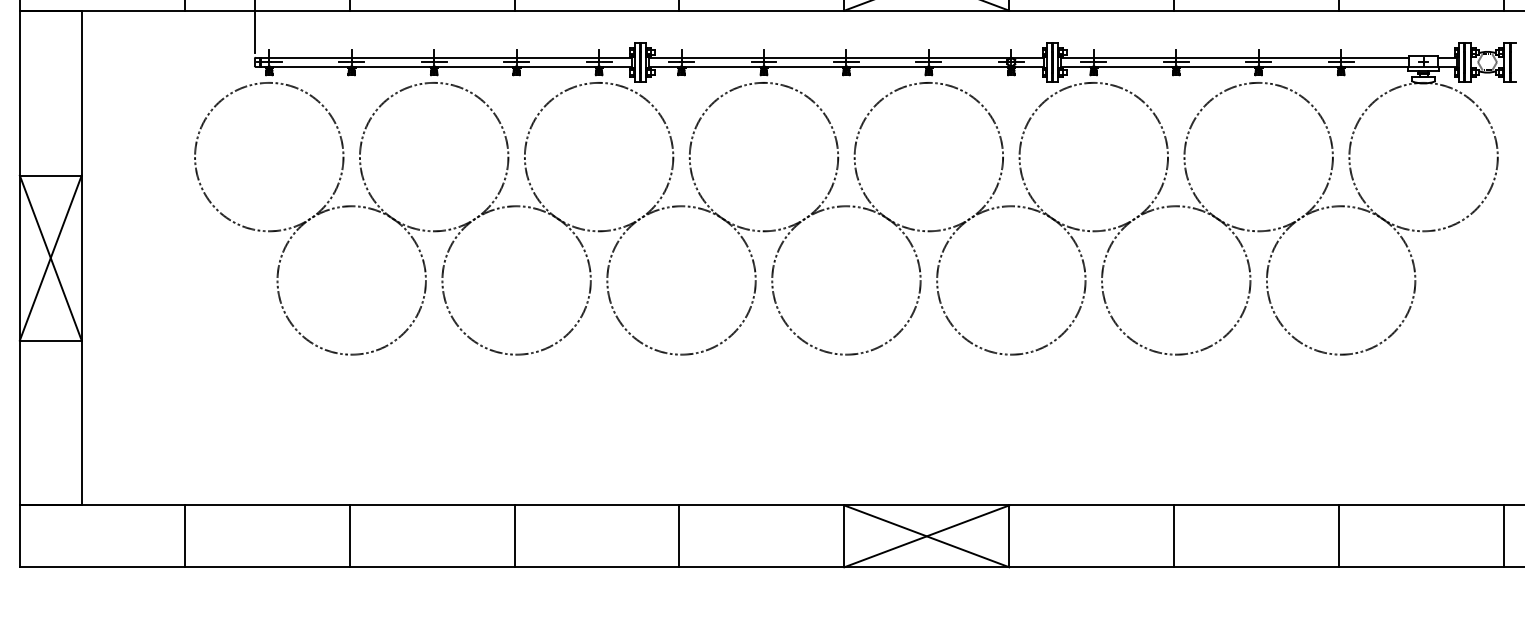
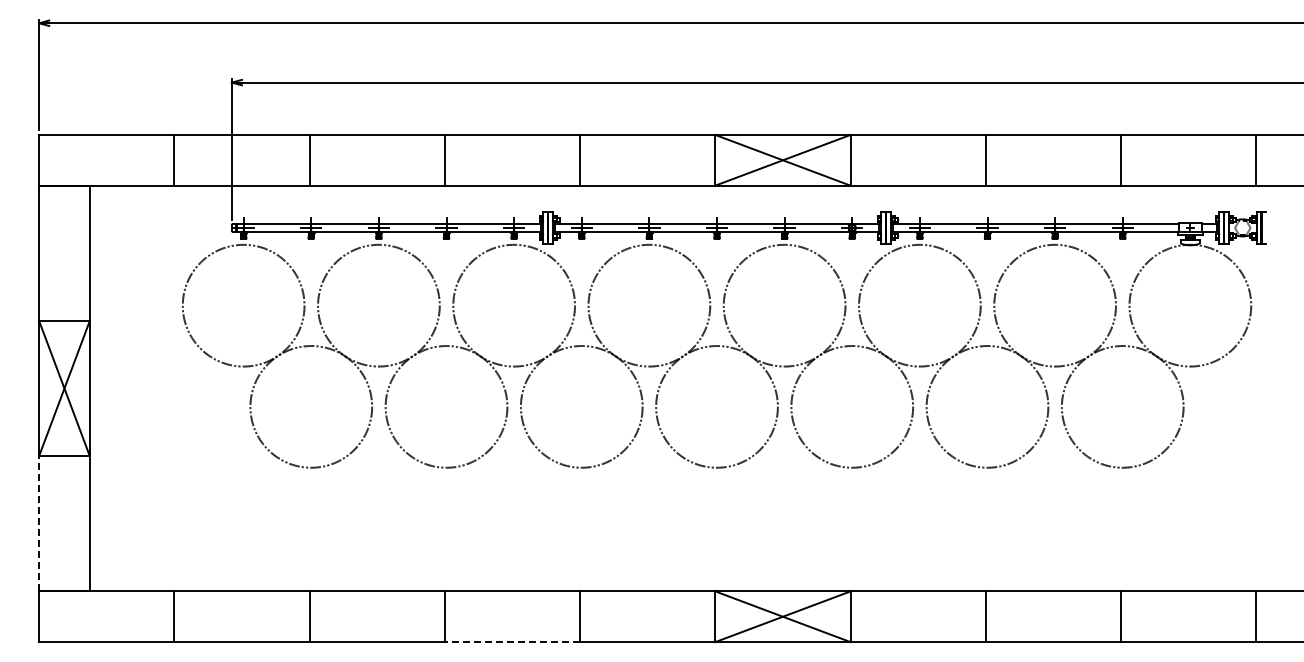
line: (20, 422) -> (39, 523), solid -> dashed
line: (597, 567) -> (512, 642), solid -> dashed

